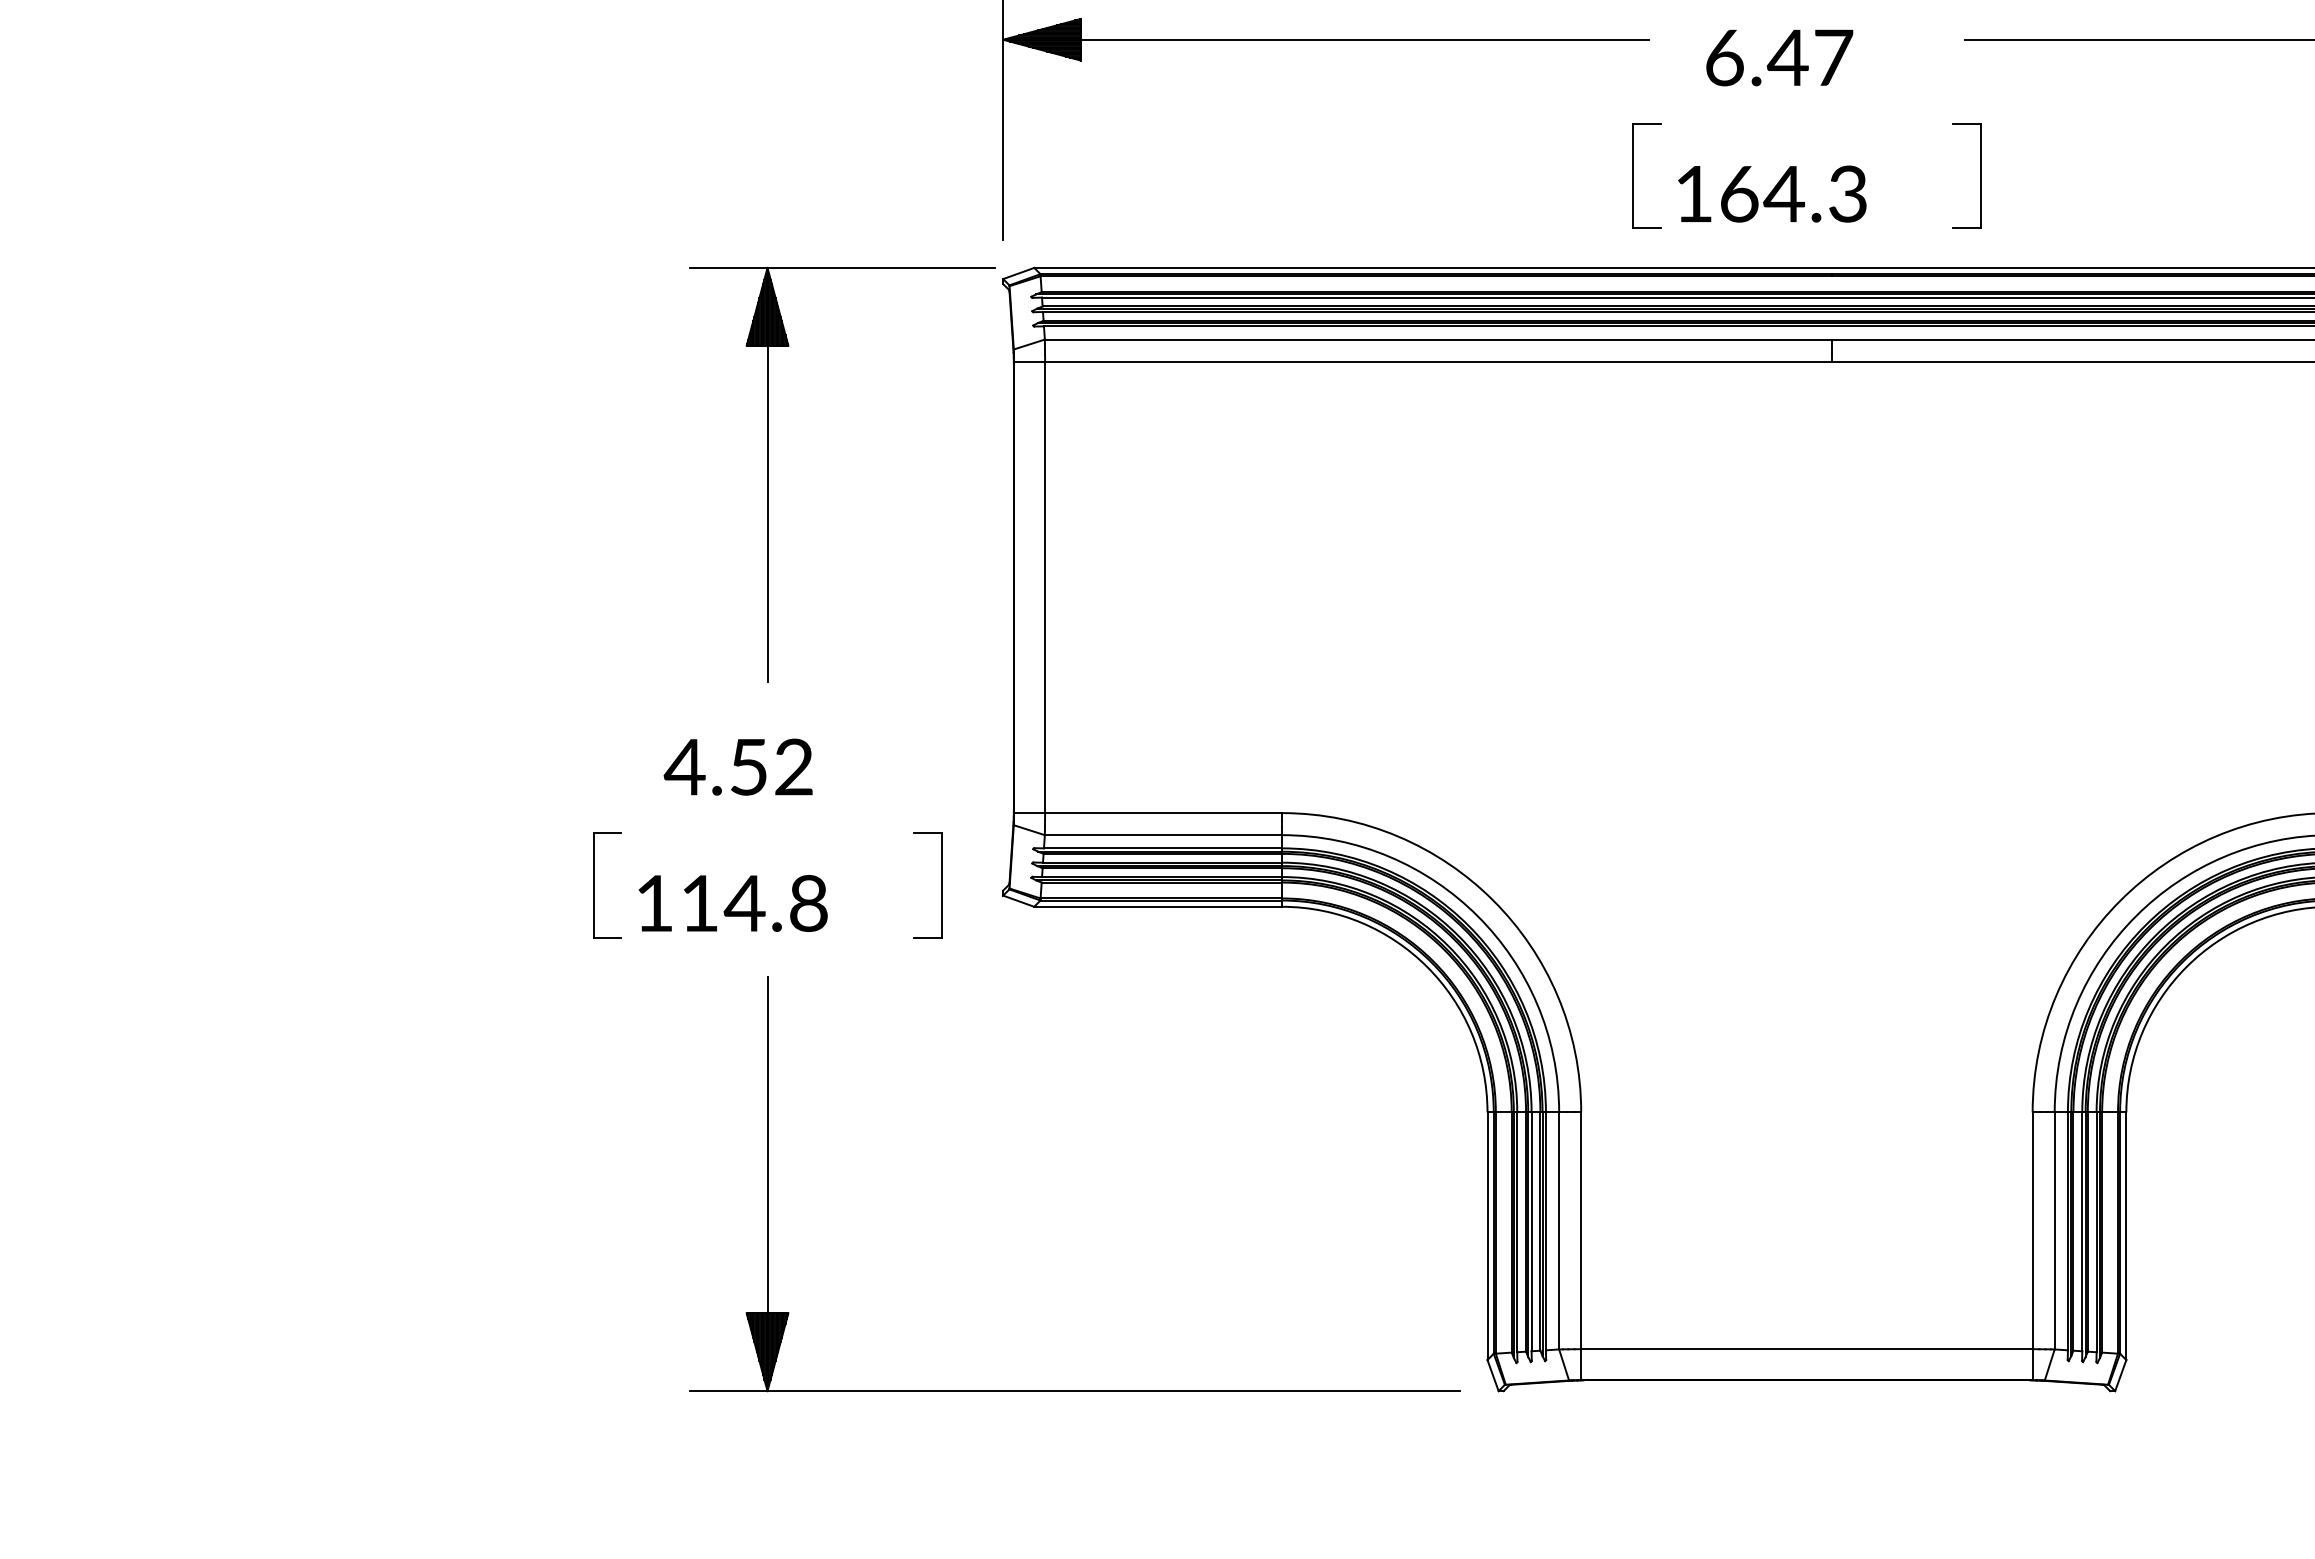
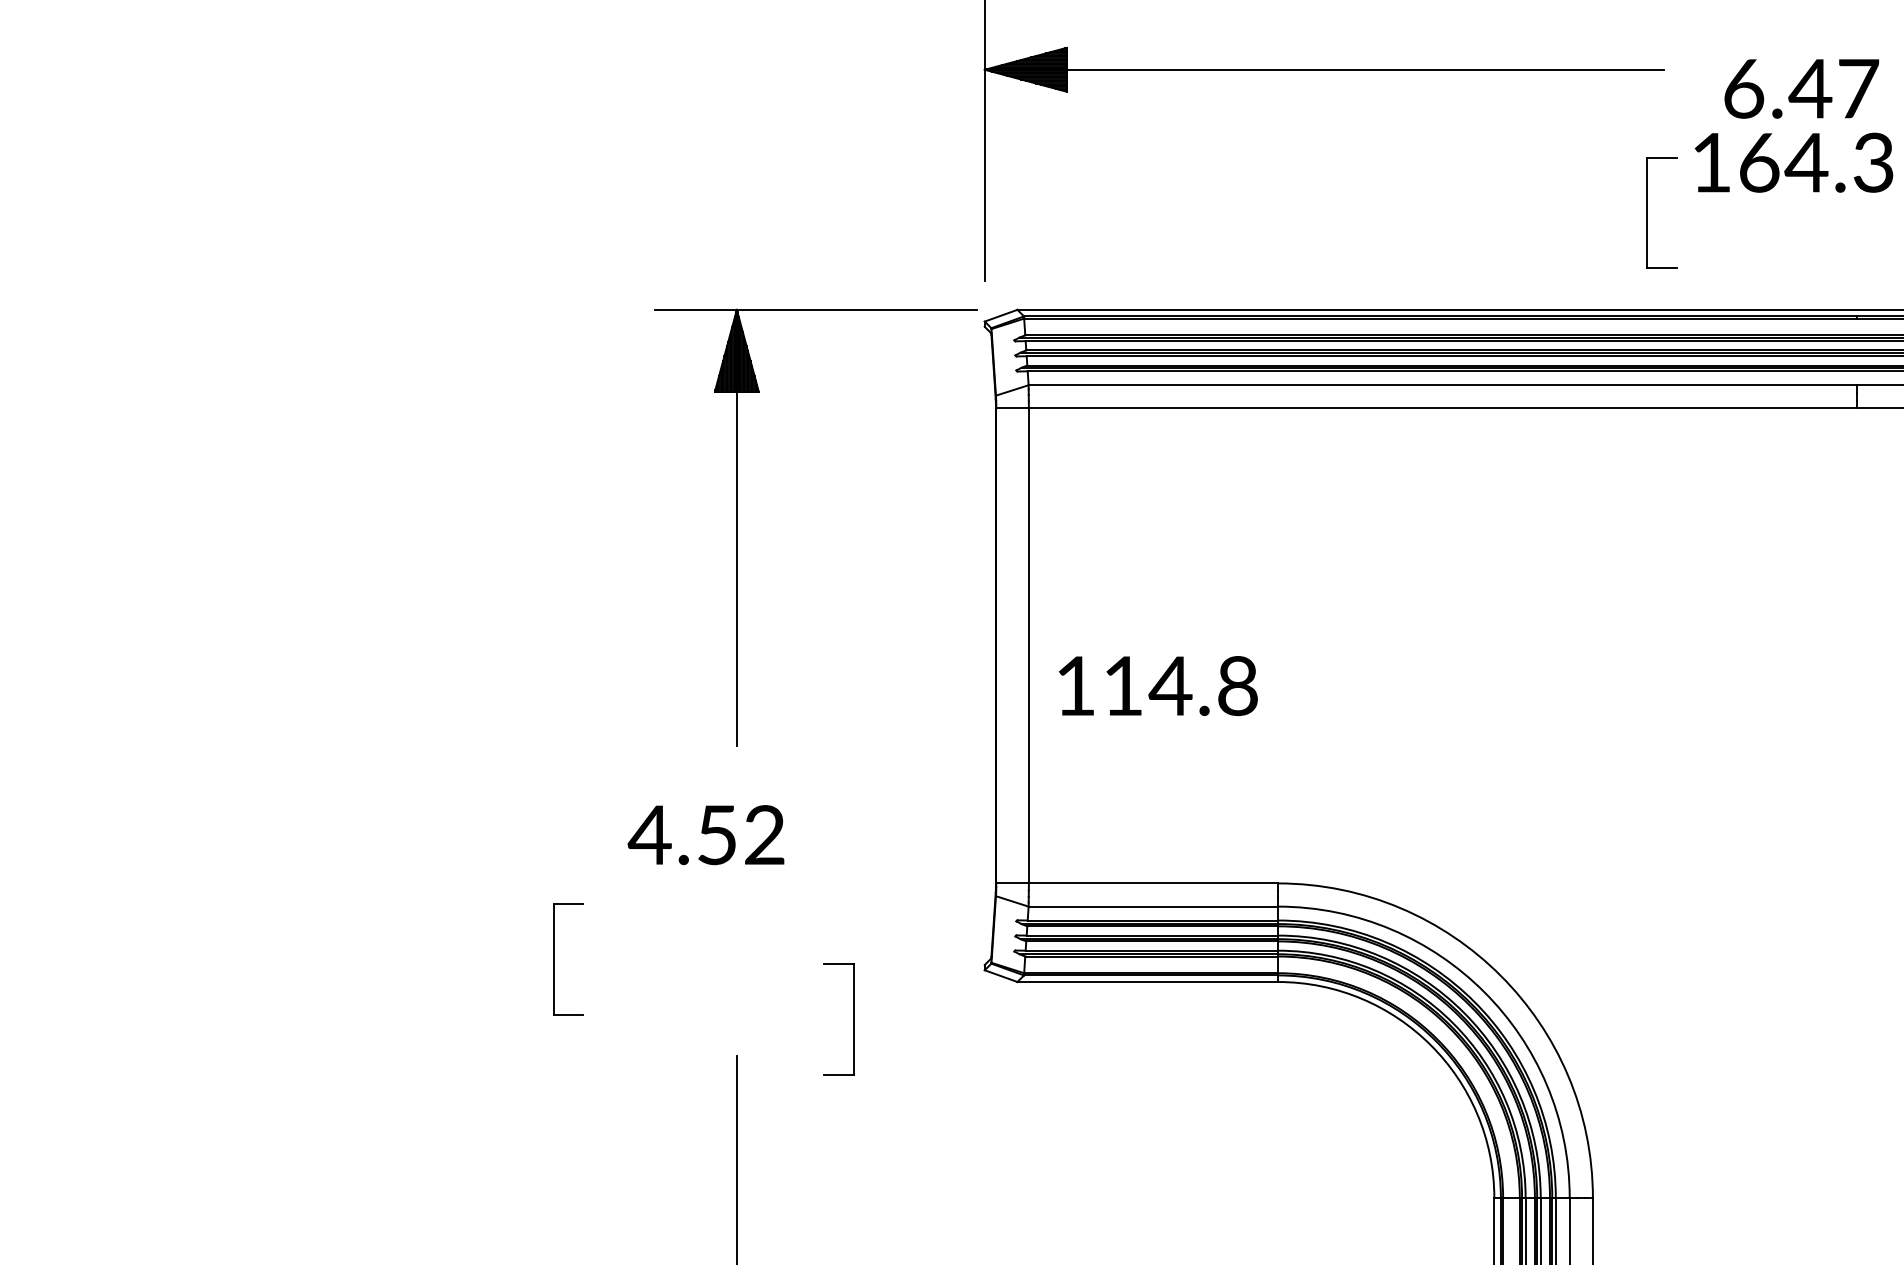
text: (1772, 193) -> (1794, 162), moved
part: (941, 885) -> (853, 1019), moved
text: (732, 903) -> (1157, 686), moved

